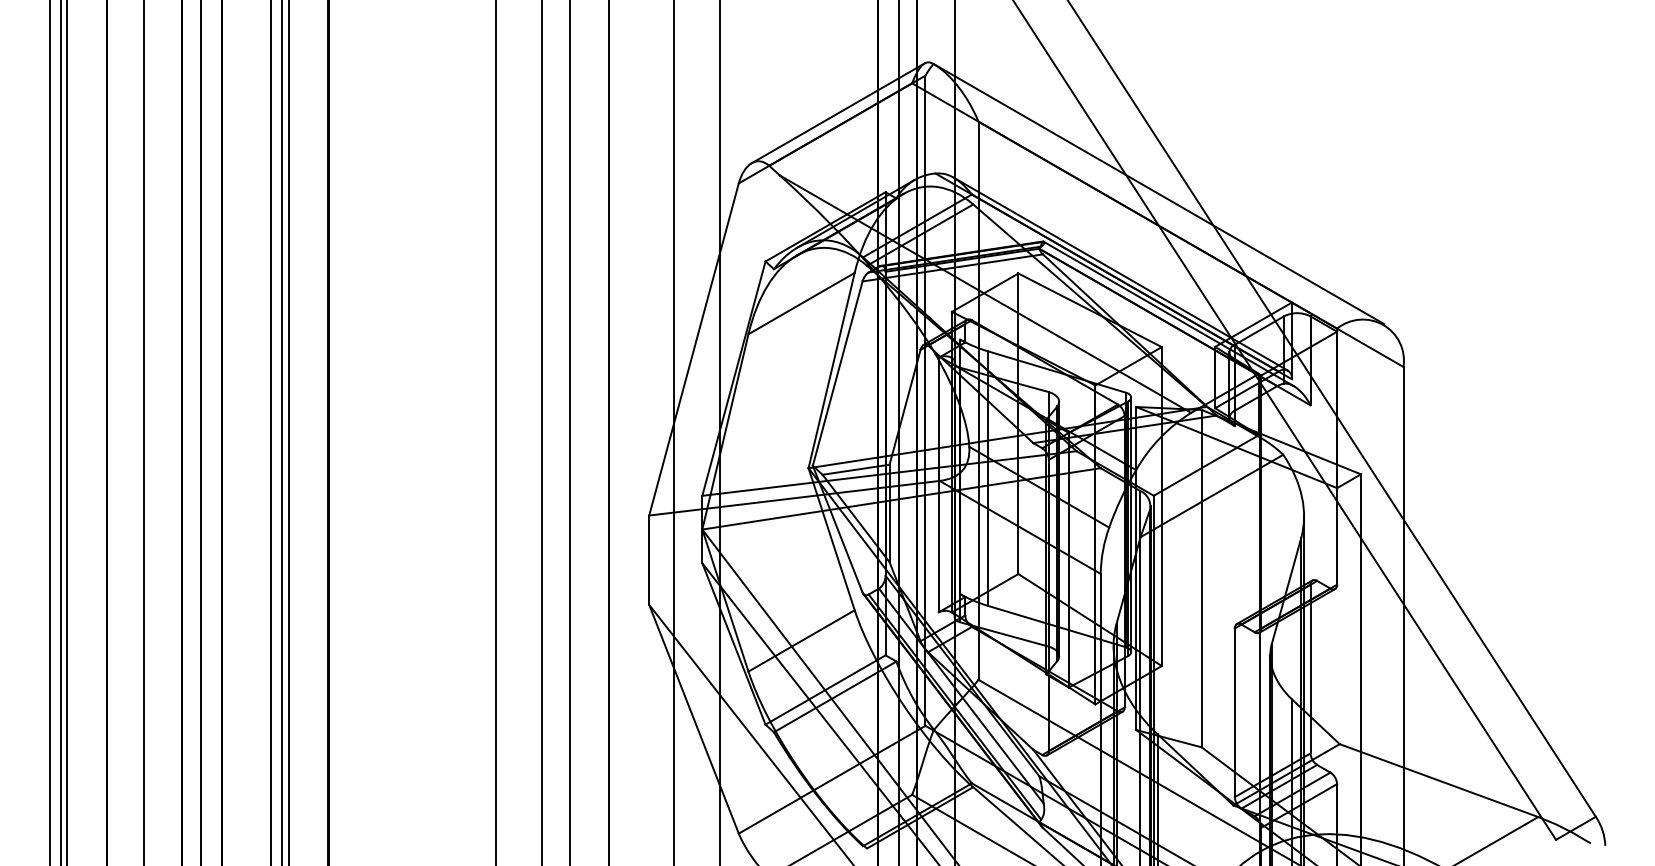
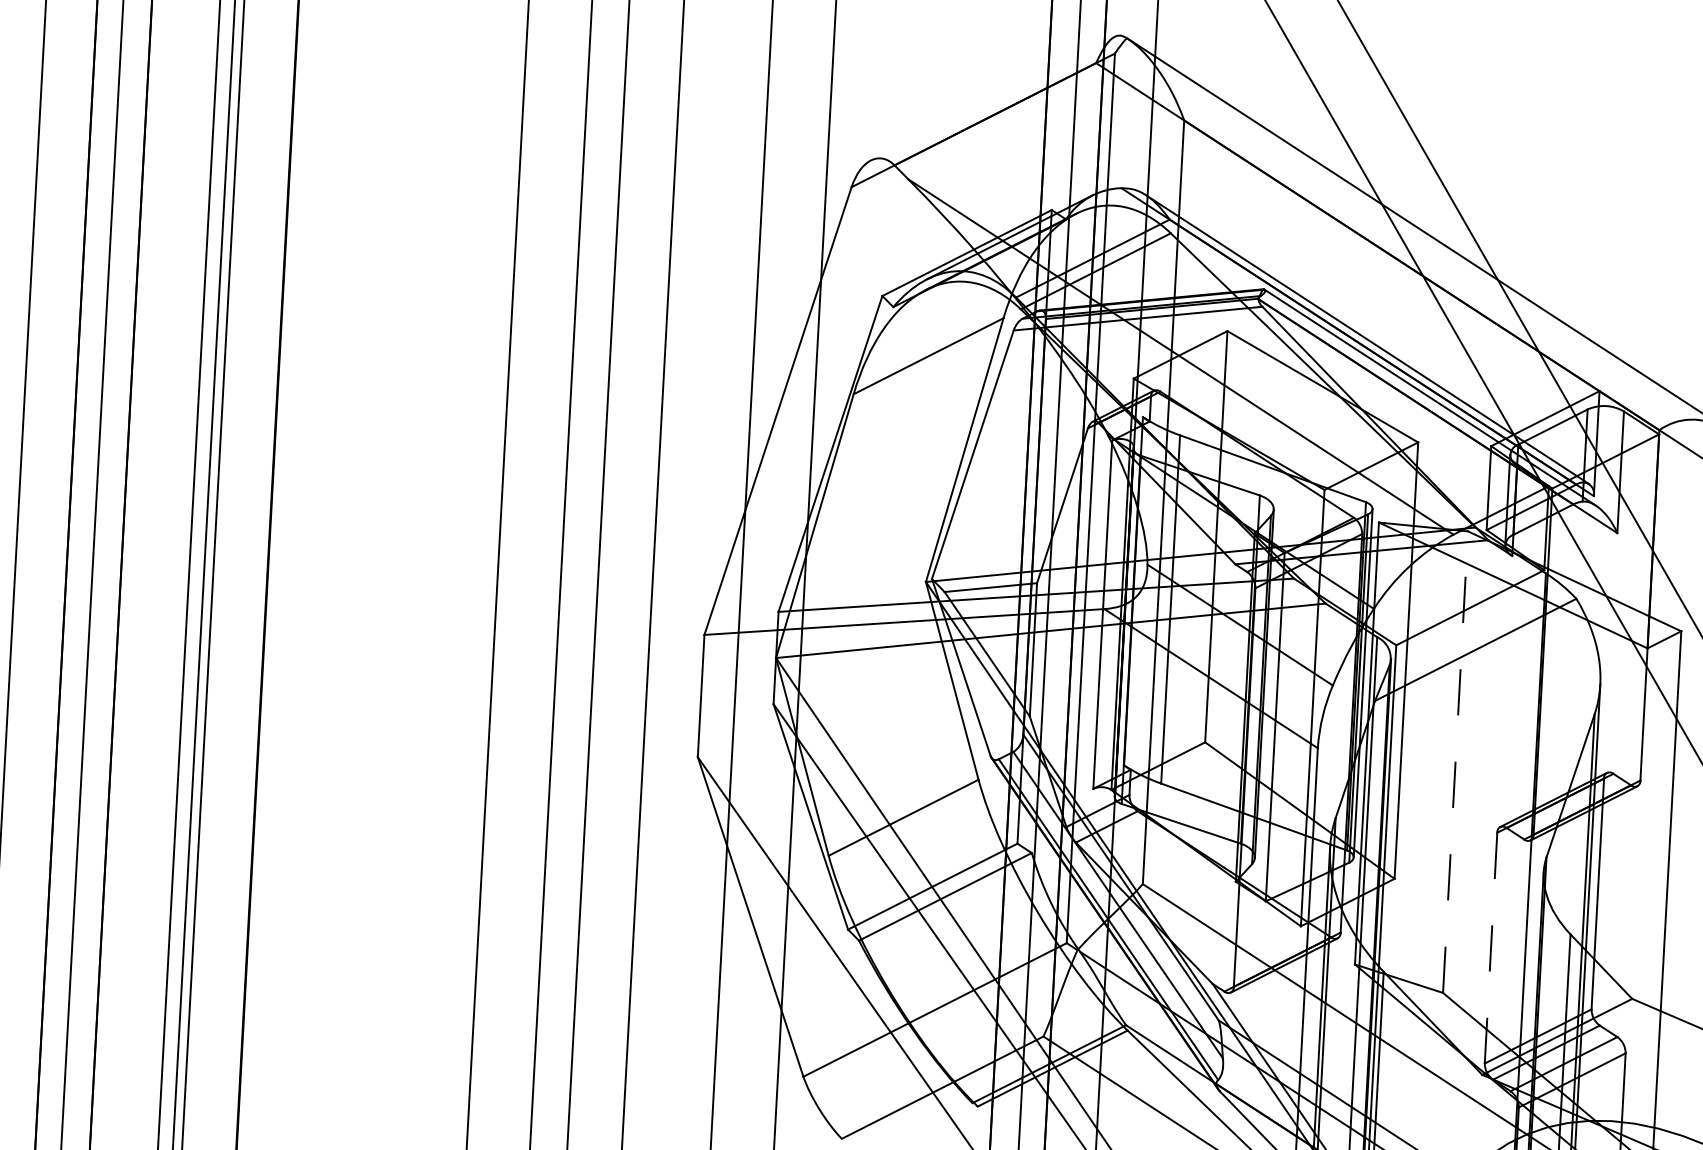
line: (837, 113) -> (991, 98), removed
line: (1201, 578) -> (1455, 761), solid -> dashed
line: (1234, 713) -> (1490, 949), solid -> dashed

